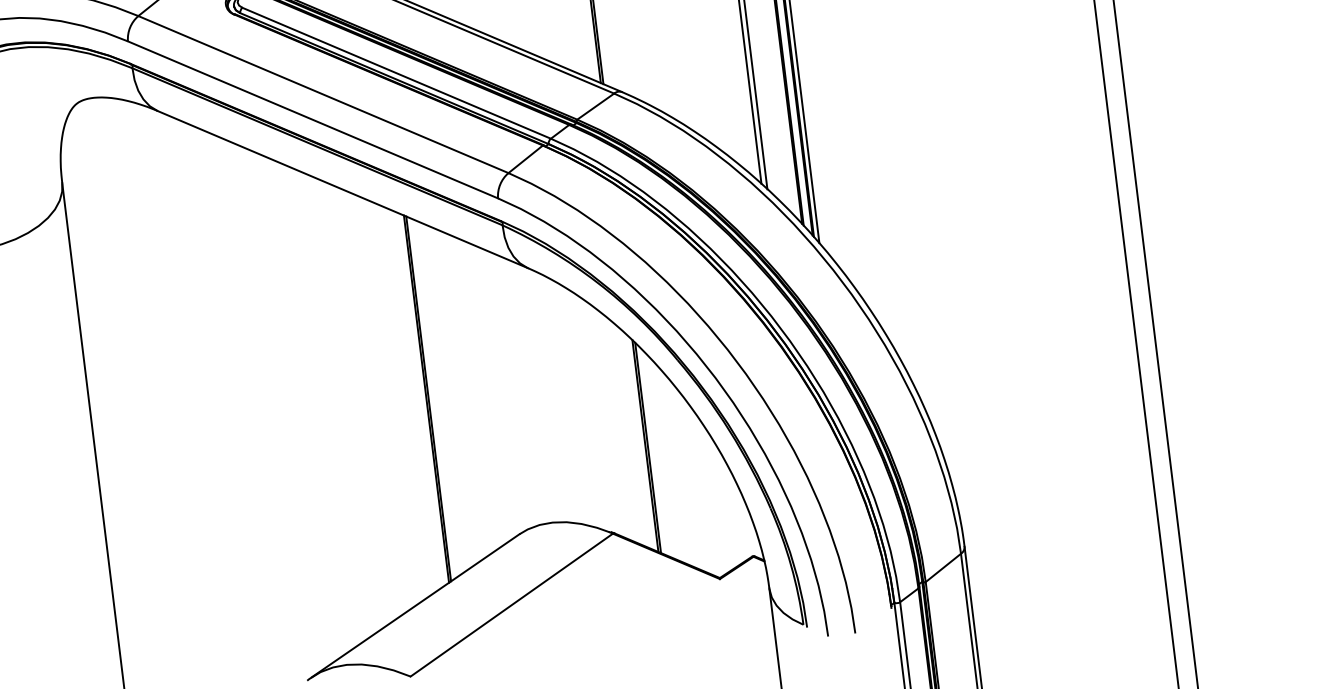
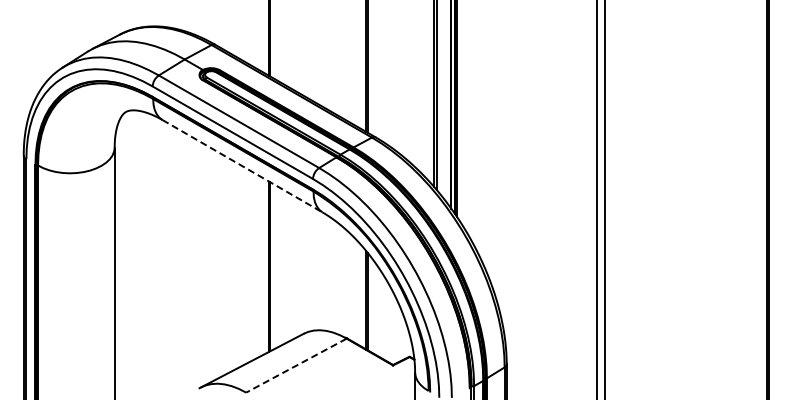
line: (342, 190) -> (242, 166), solid -> dashed
line: (511, 604) -> (296, 365), solid -> dashed

